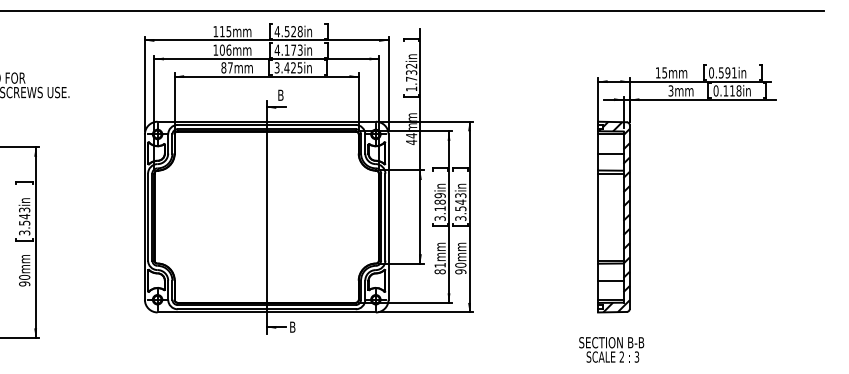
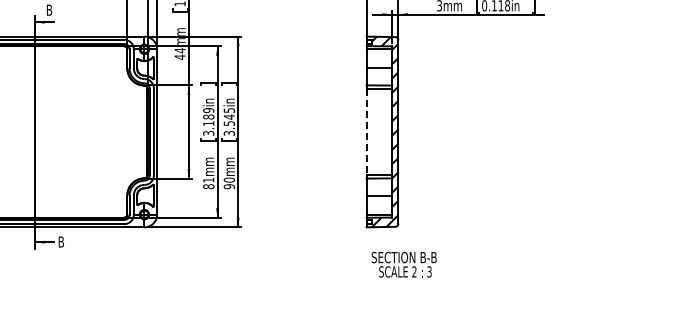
text: (459, 195) -> (228, 110), 3.543in -> 3.545in
line: (598, 217) -> (367, 132), solid -> dashed
text: (611, 349) -> (404, 264), moved

